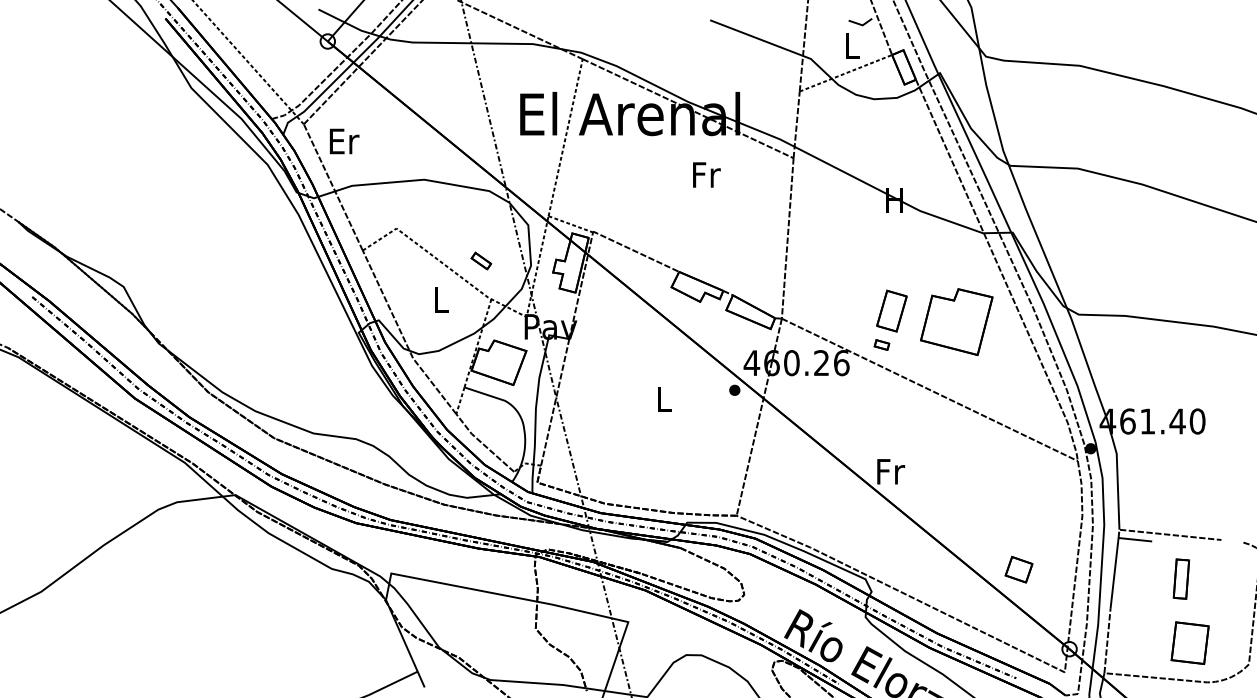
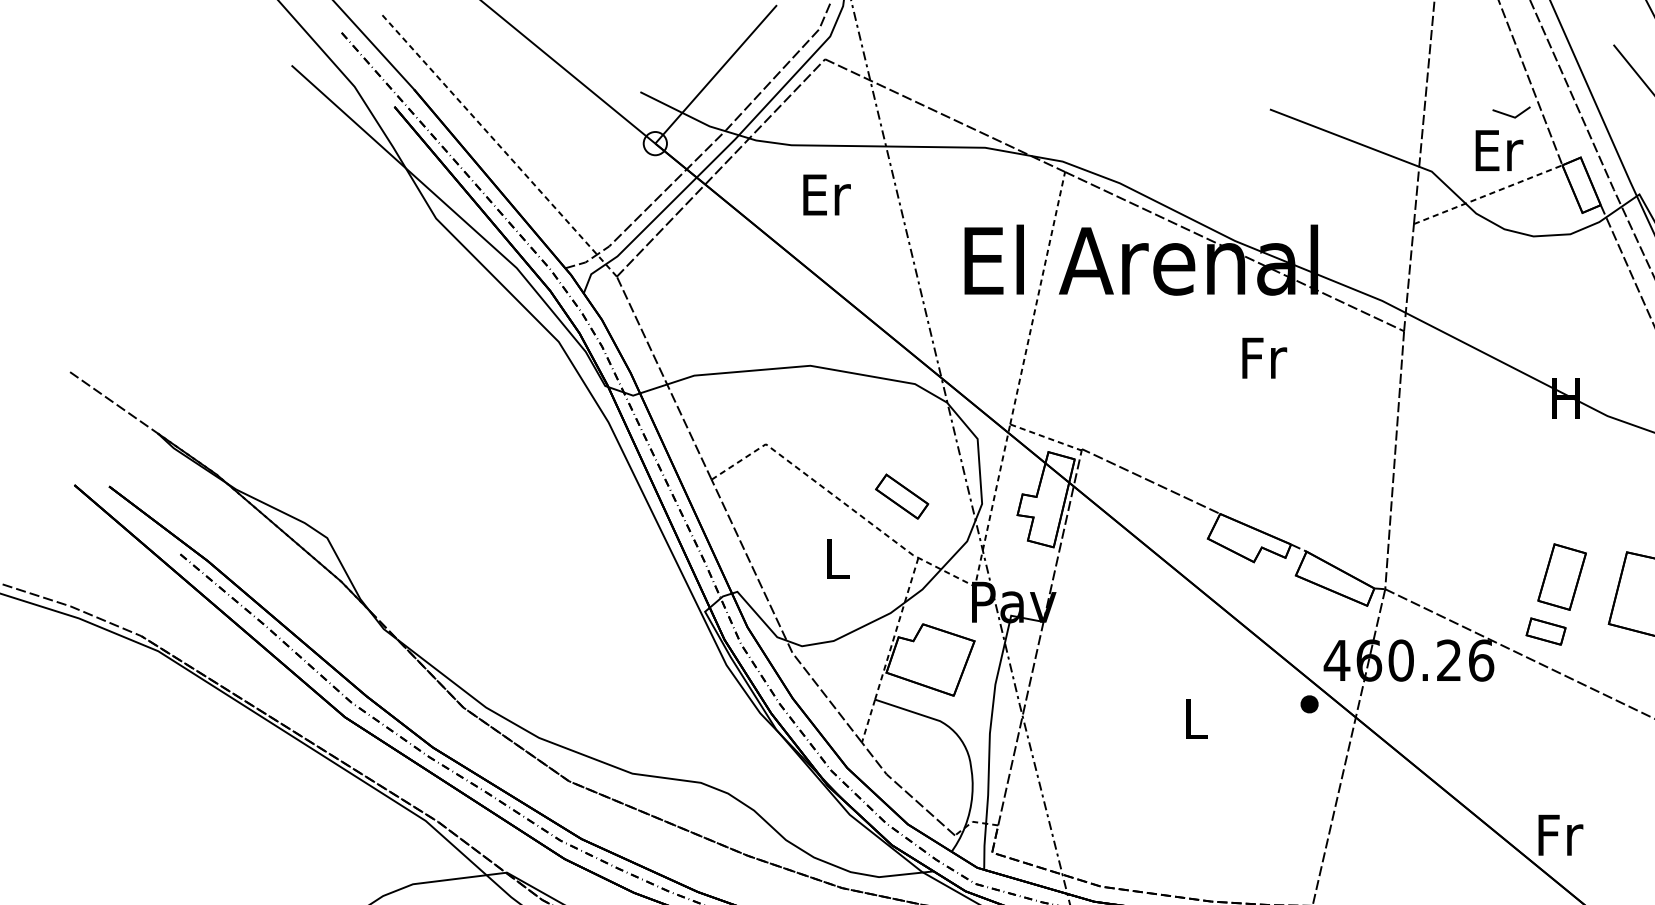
text: (852, 45) -> (1498, 150), L -> Er
text: (344, 141) -> (826, 195), moved
part: (481, 260) -> (902, 495), size x1.67
part: (881, 344) -> (1545, 630), size x1.67

